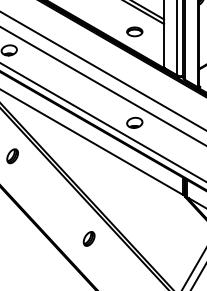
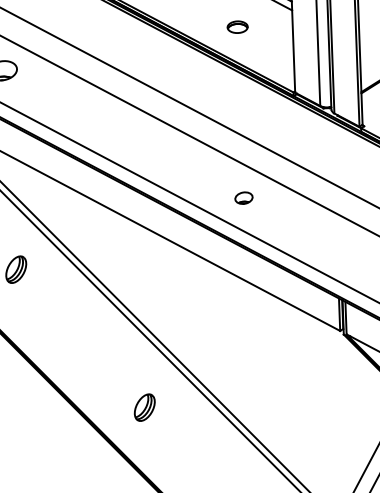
part: (134, 31) -> (236, 26), size x0.7
part: (134, 122) -> (243, 197), size x0.6
part: (88, 238) -> (143, 406), moved

